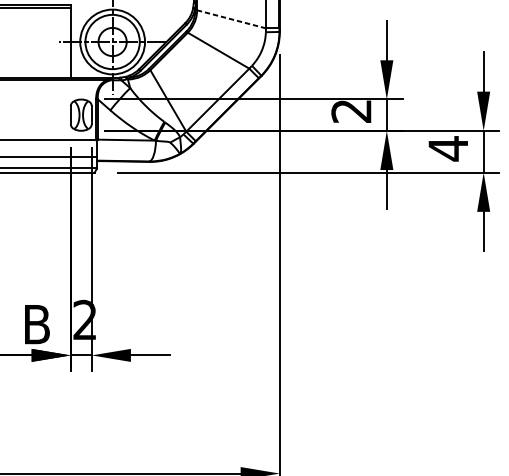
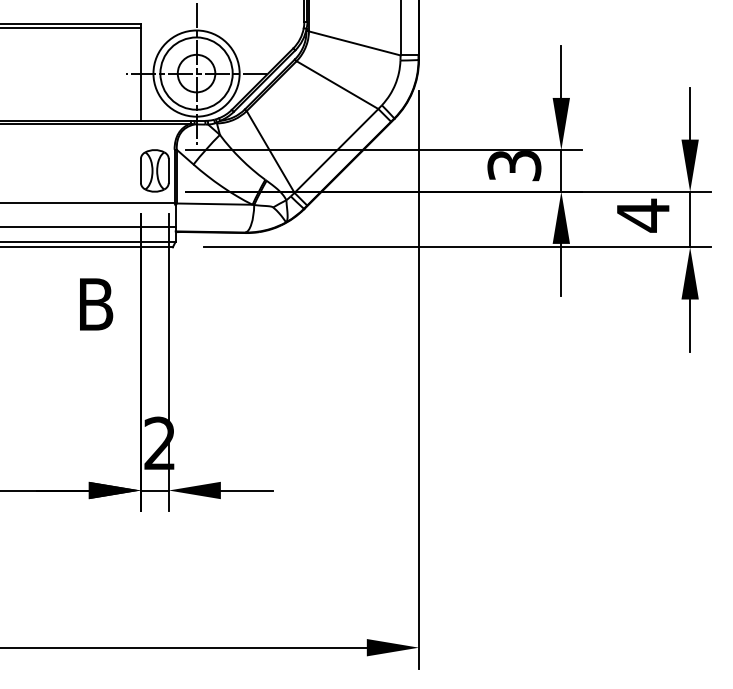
line: (231, 19) -> (354, 43), dashed -> solid
text: (351, 111) -> (514, 166), 2 -> 3
text: (37, 324) -> (96, 304), moved

